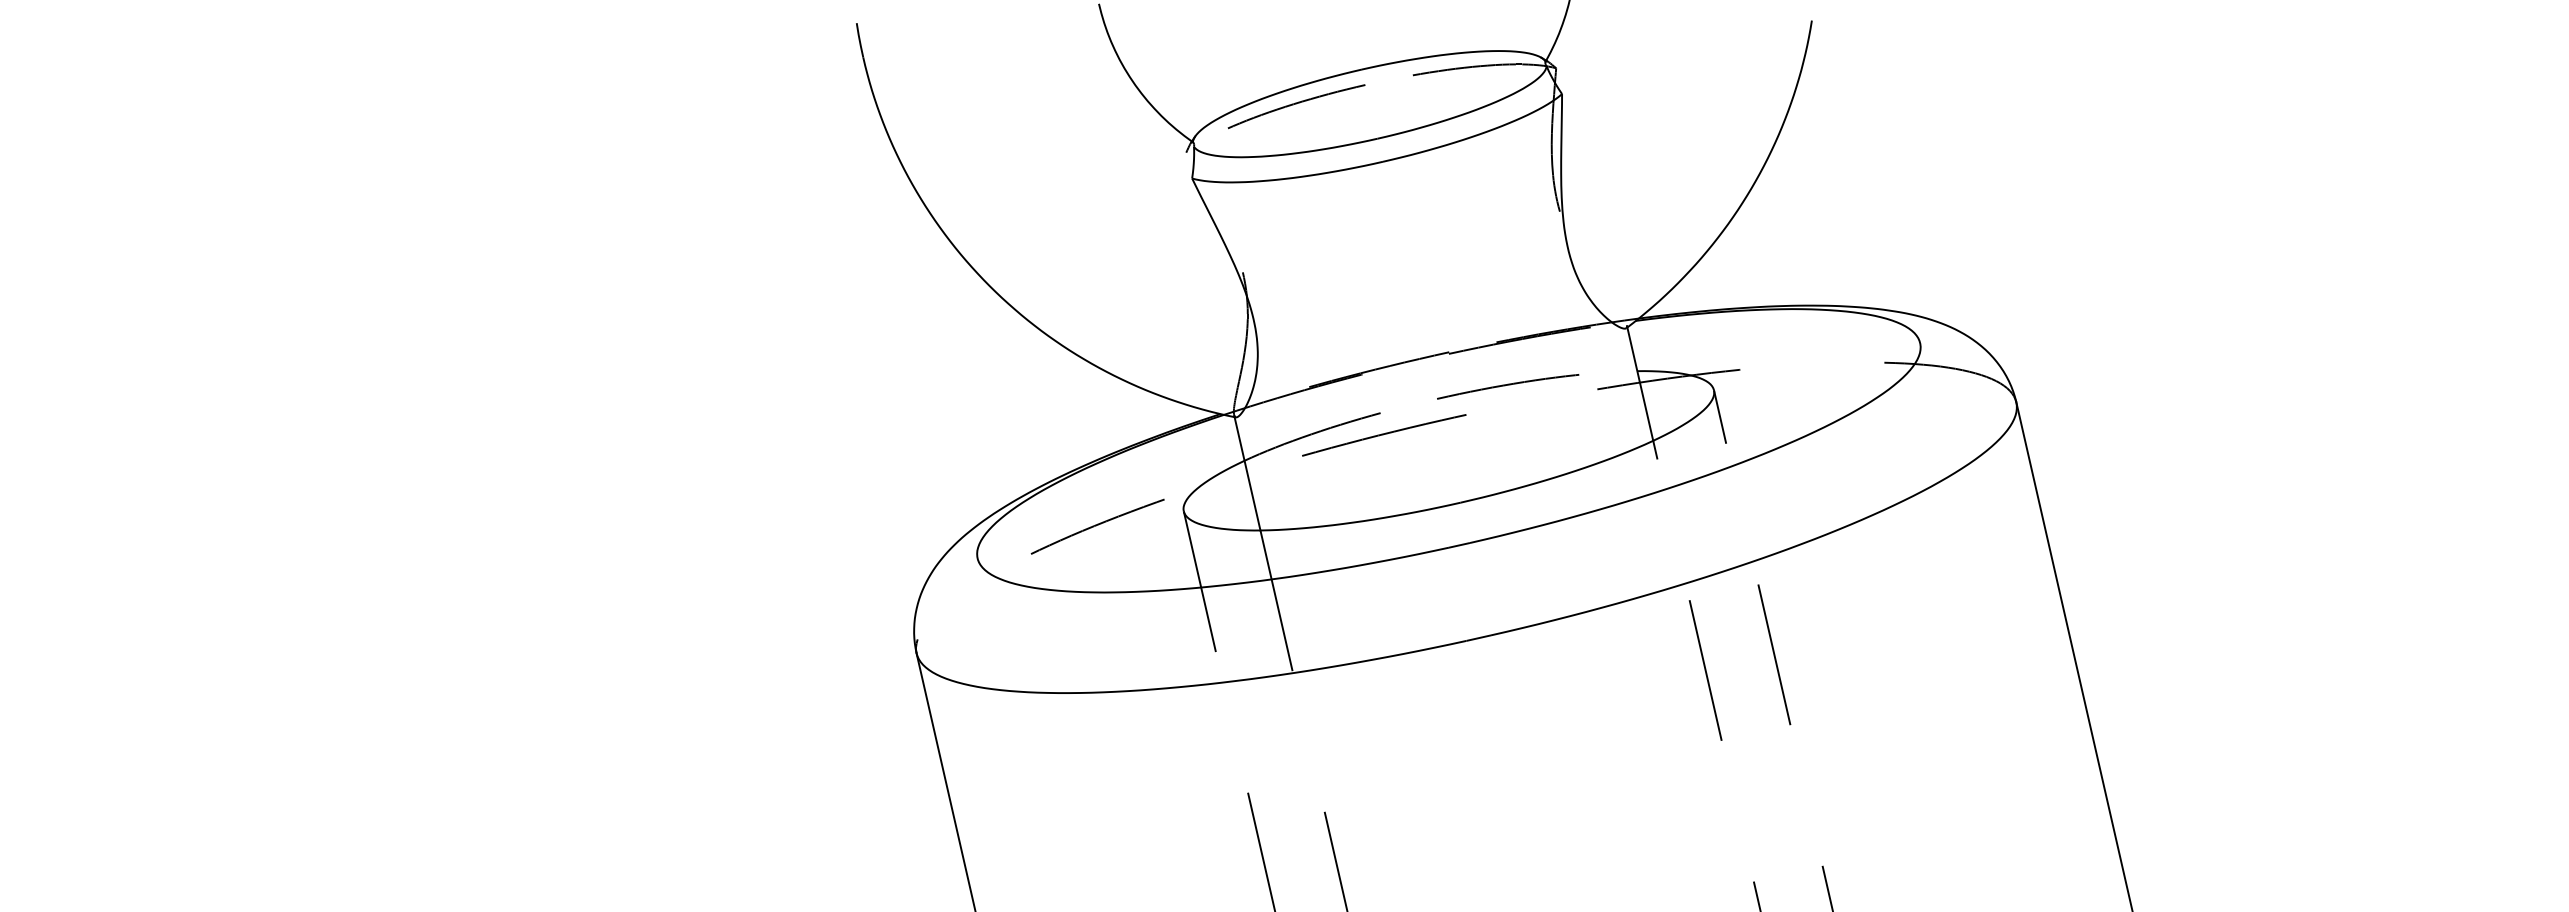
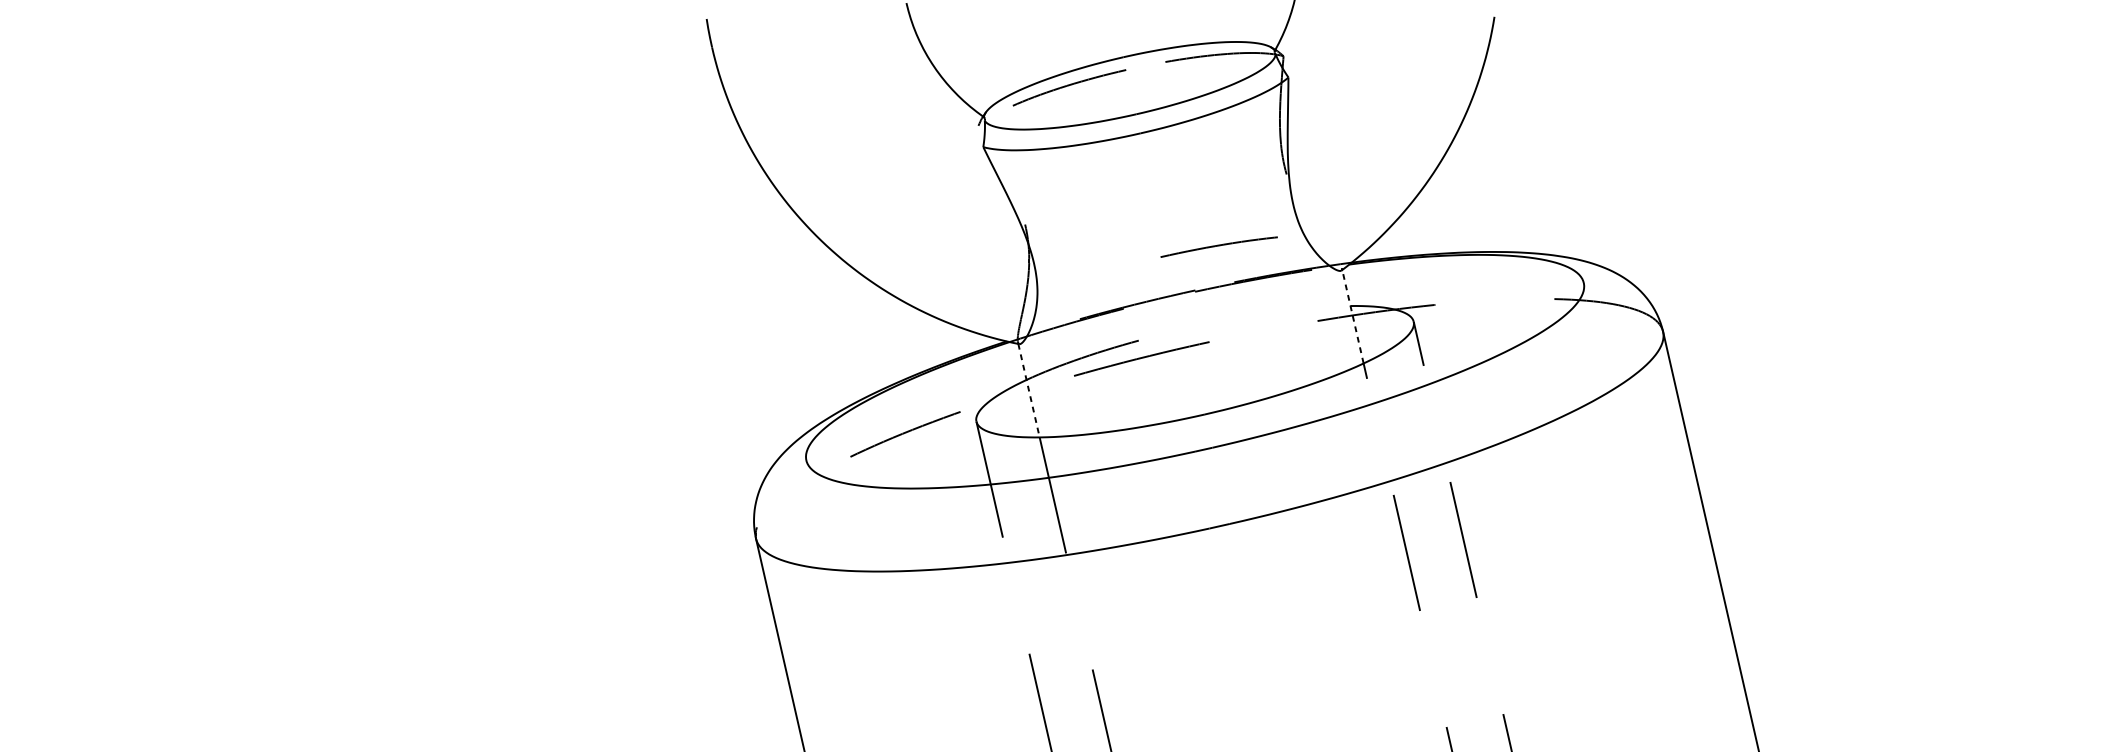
line: (1640, 383) -> (1353, 316), solid -> dashed
curve: (1508, 385) -> (1219, 246), moved
line: (1247, 474) -> (1028, 391), solid -> dashed

